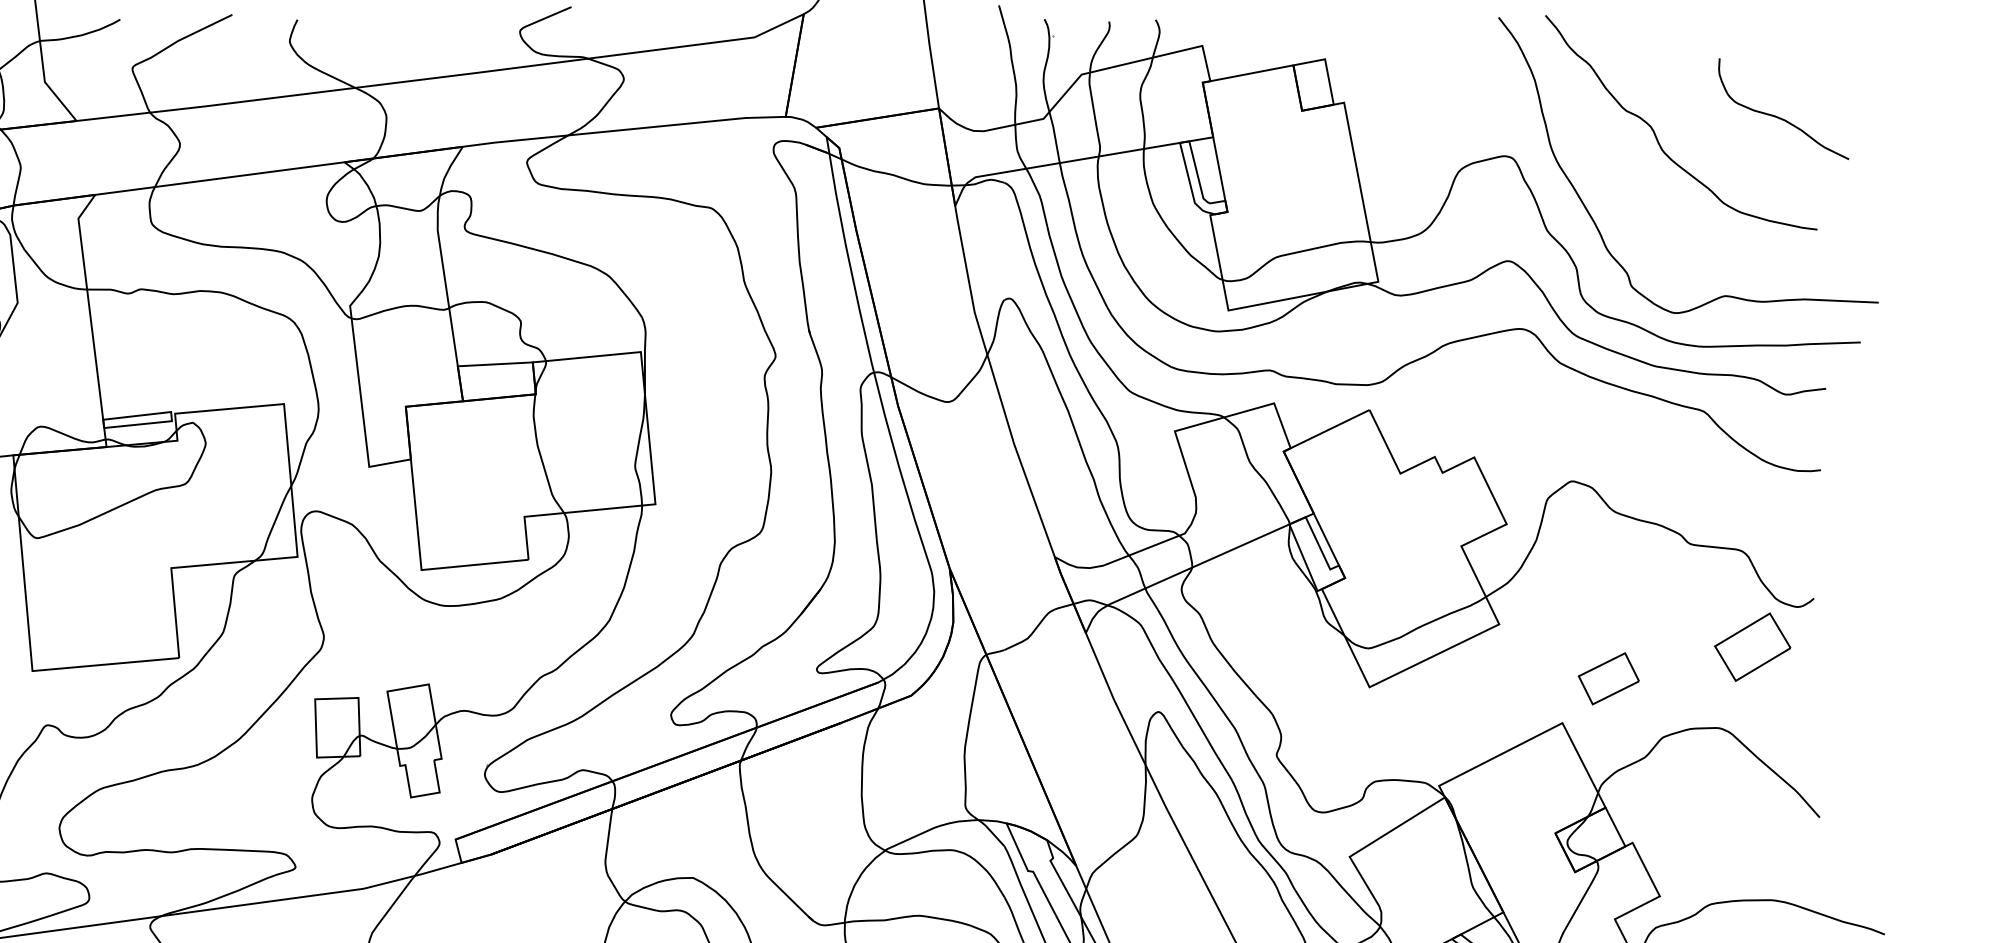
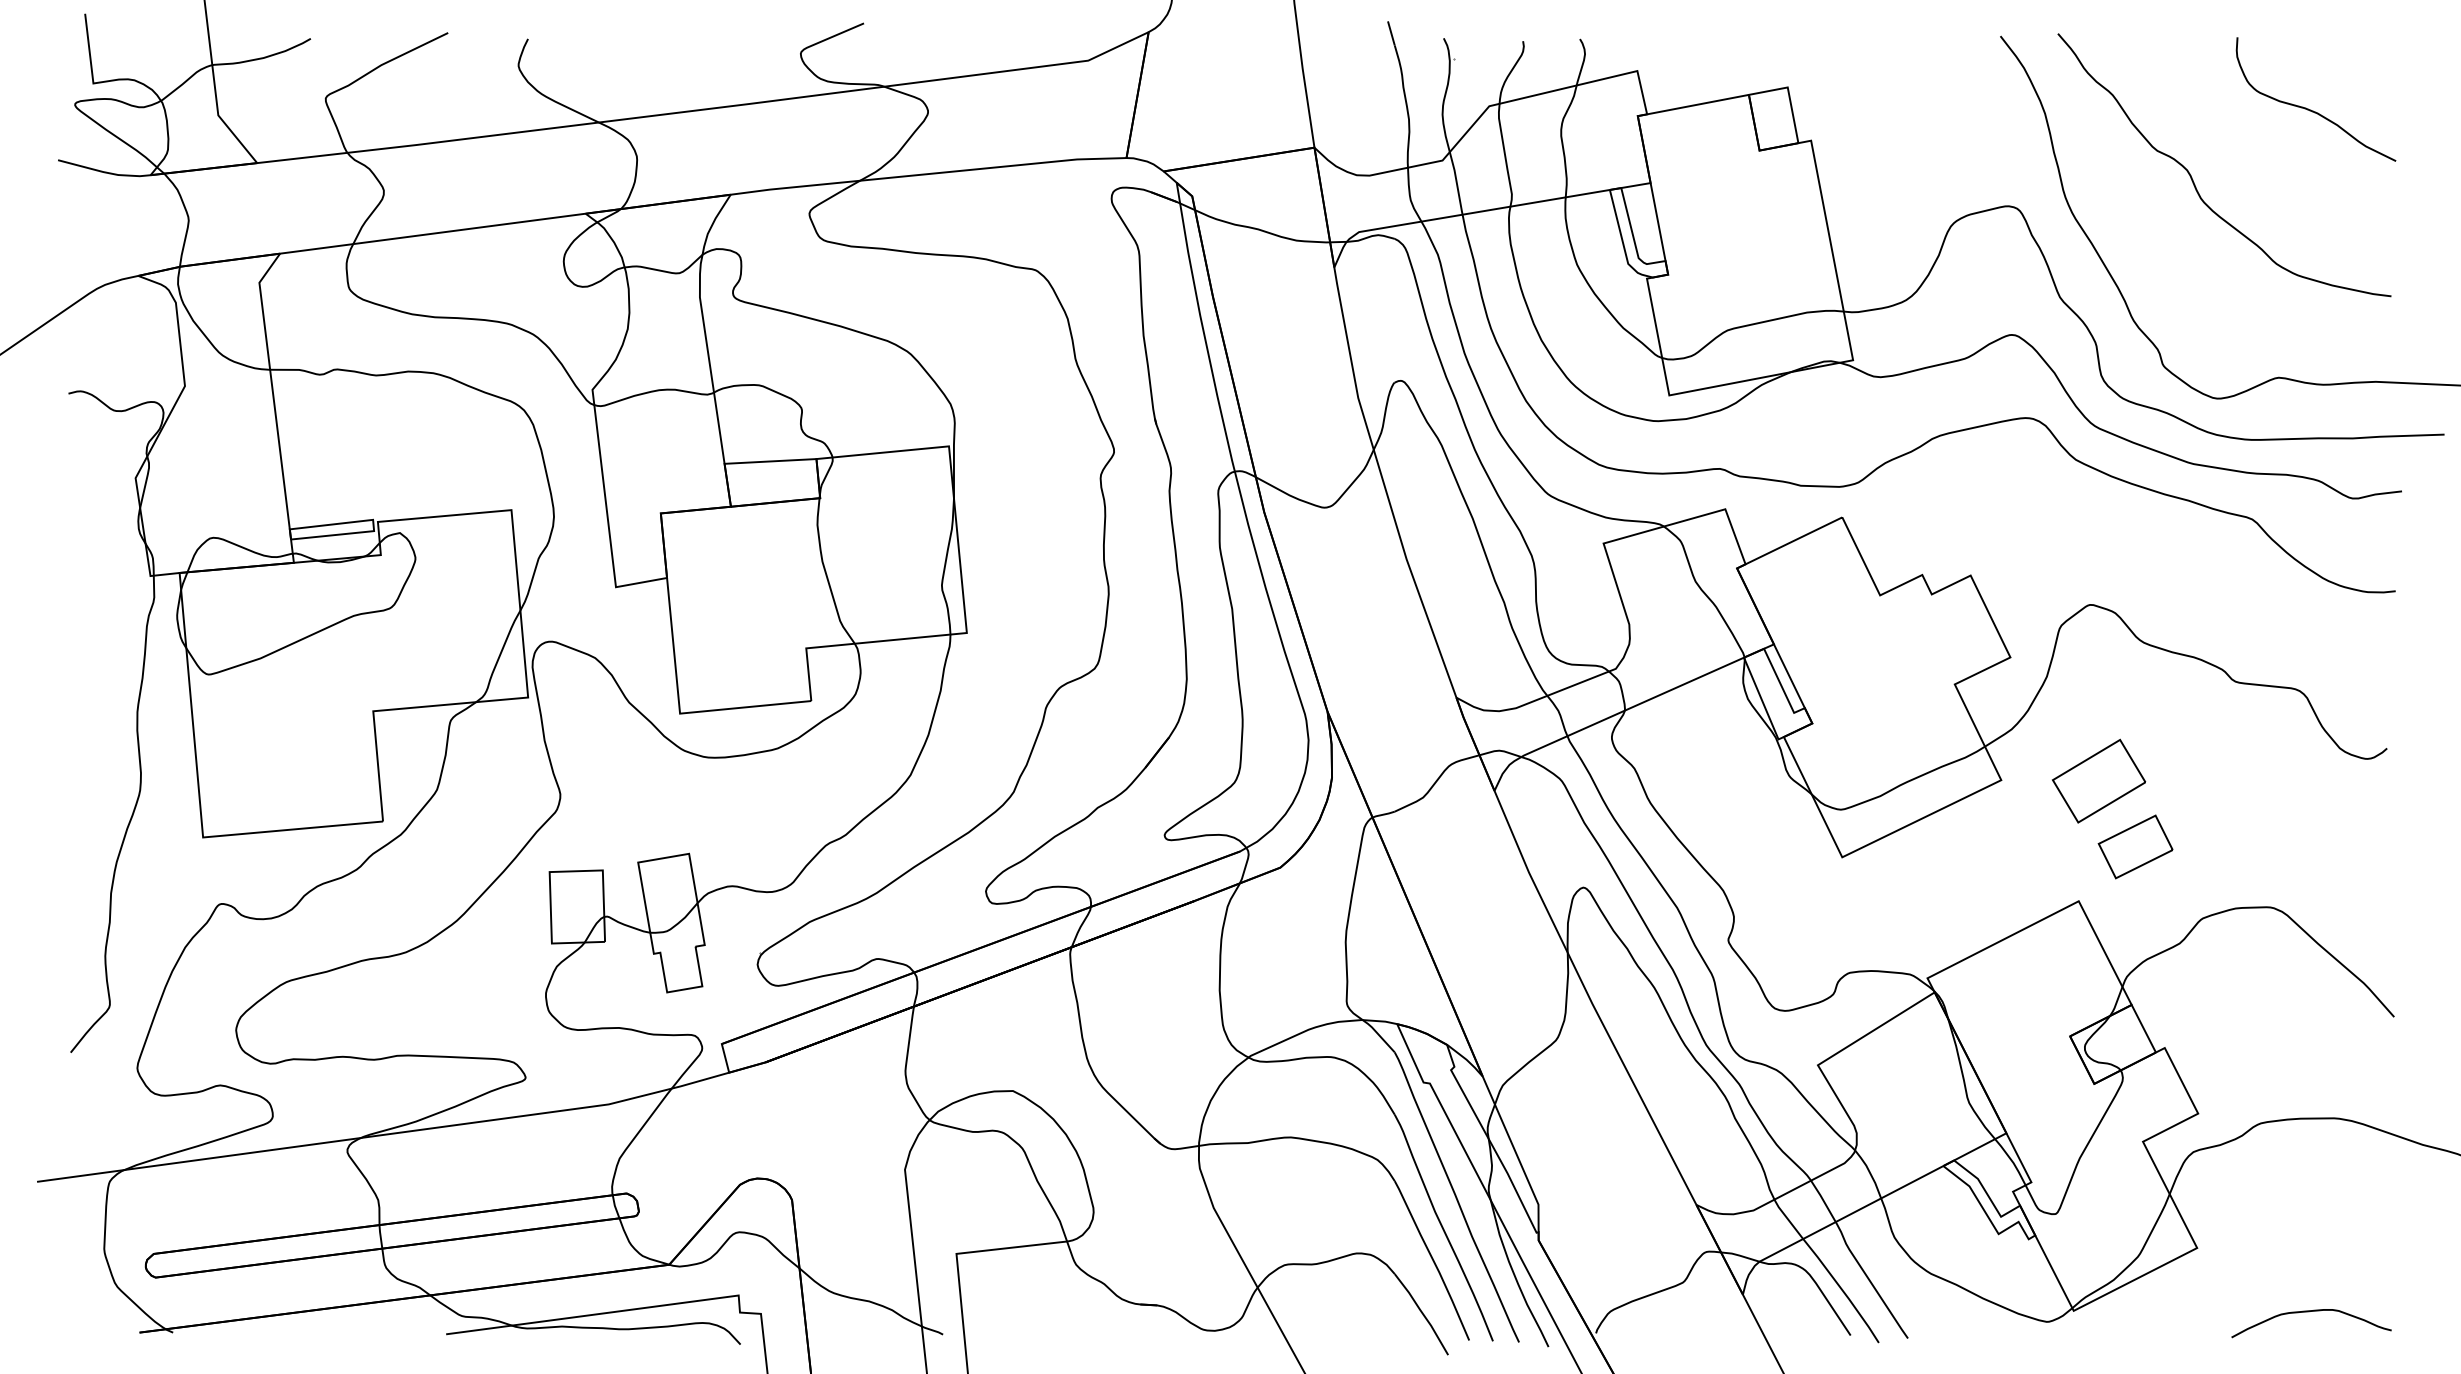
curve: (1779, 117) -> (2310, 109), moved
part: (1753, 646) -> (2099, 780), moved

